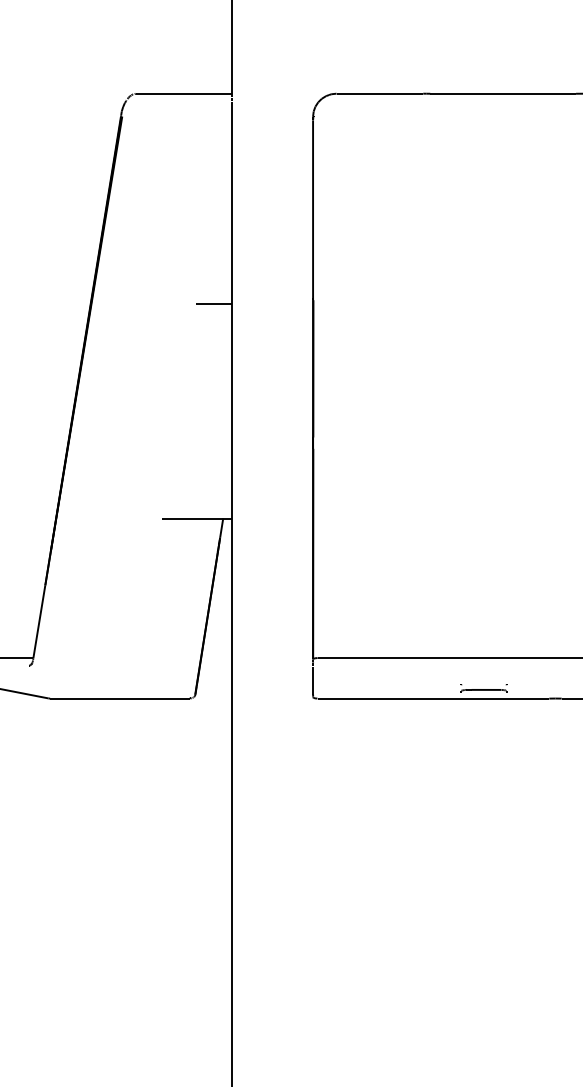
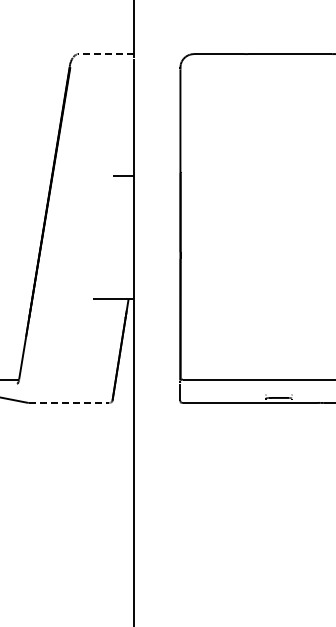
line: (183, 94) -> (105, 54), solid -> dashed
line: (120, 697) -> (69, 402), solid -> dashed

